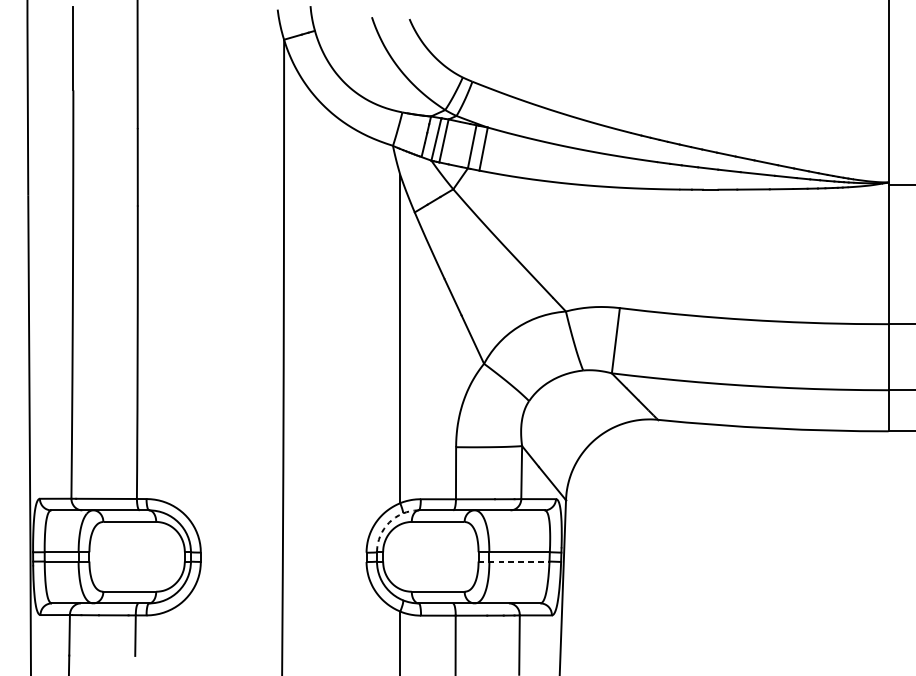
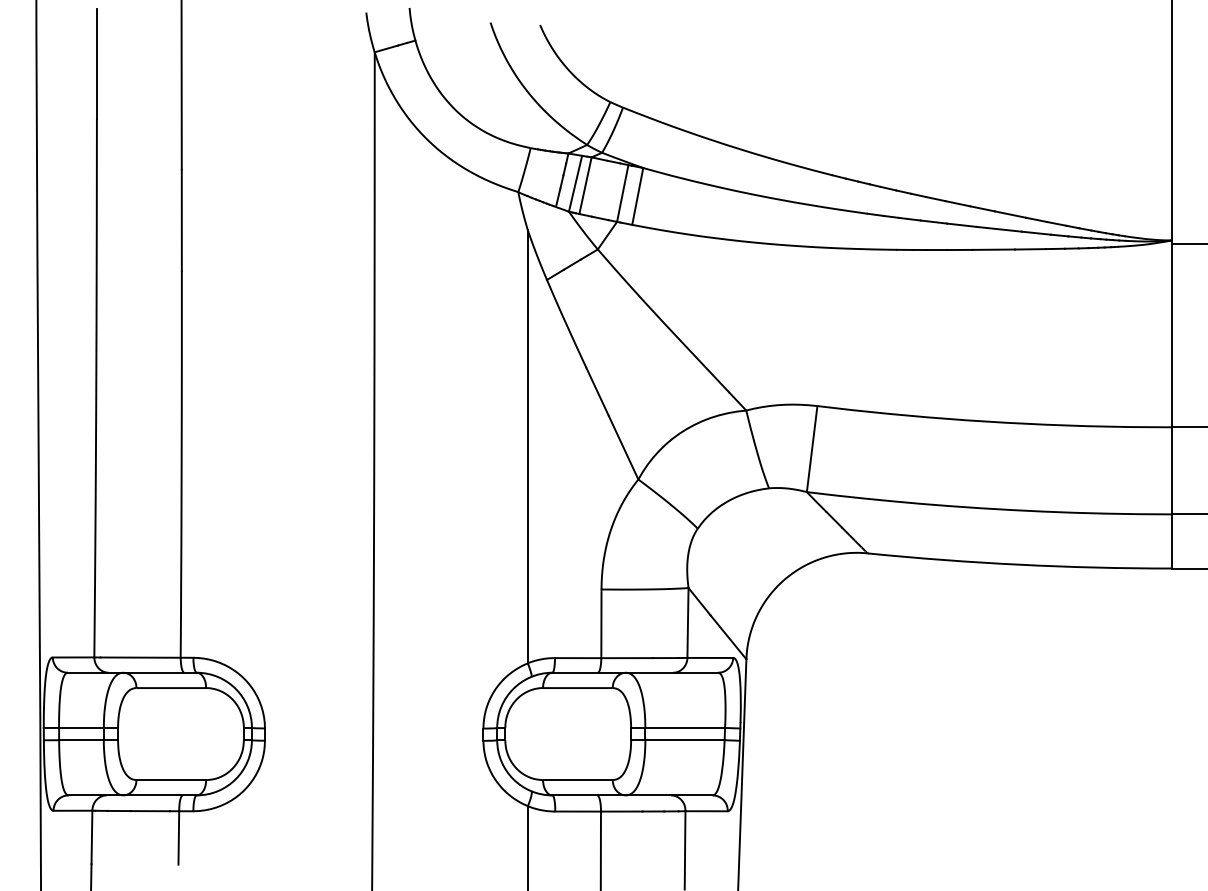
arc: (389, 522) -> (513, 688), dashed -> solid
line: (513, 561) -> (677, 740), dashed -> solid

